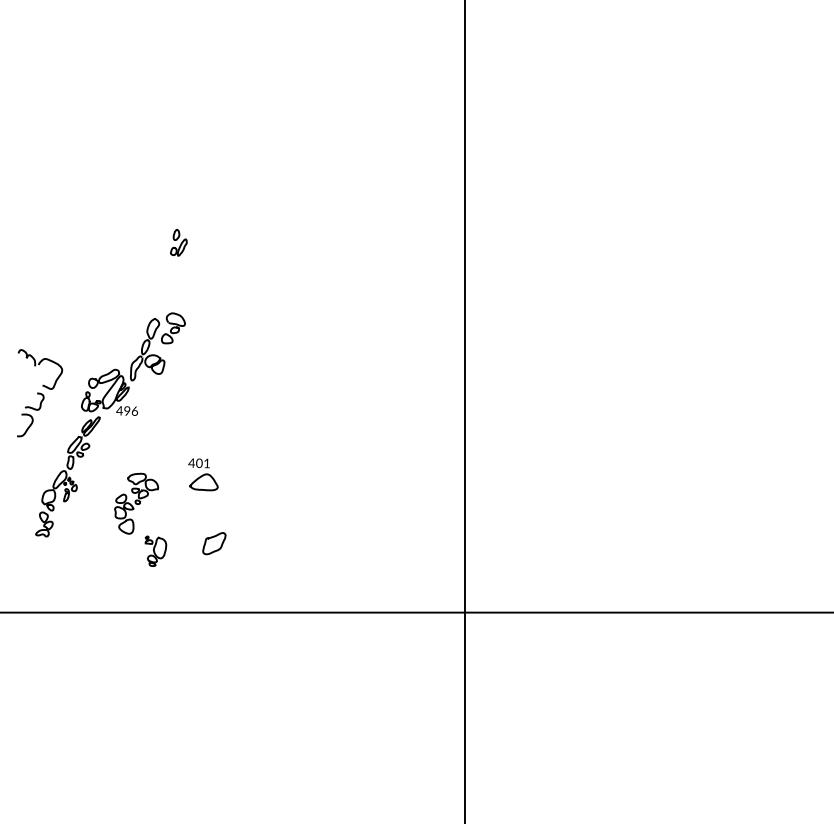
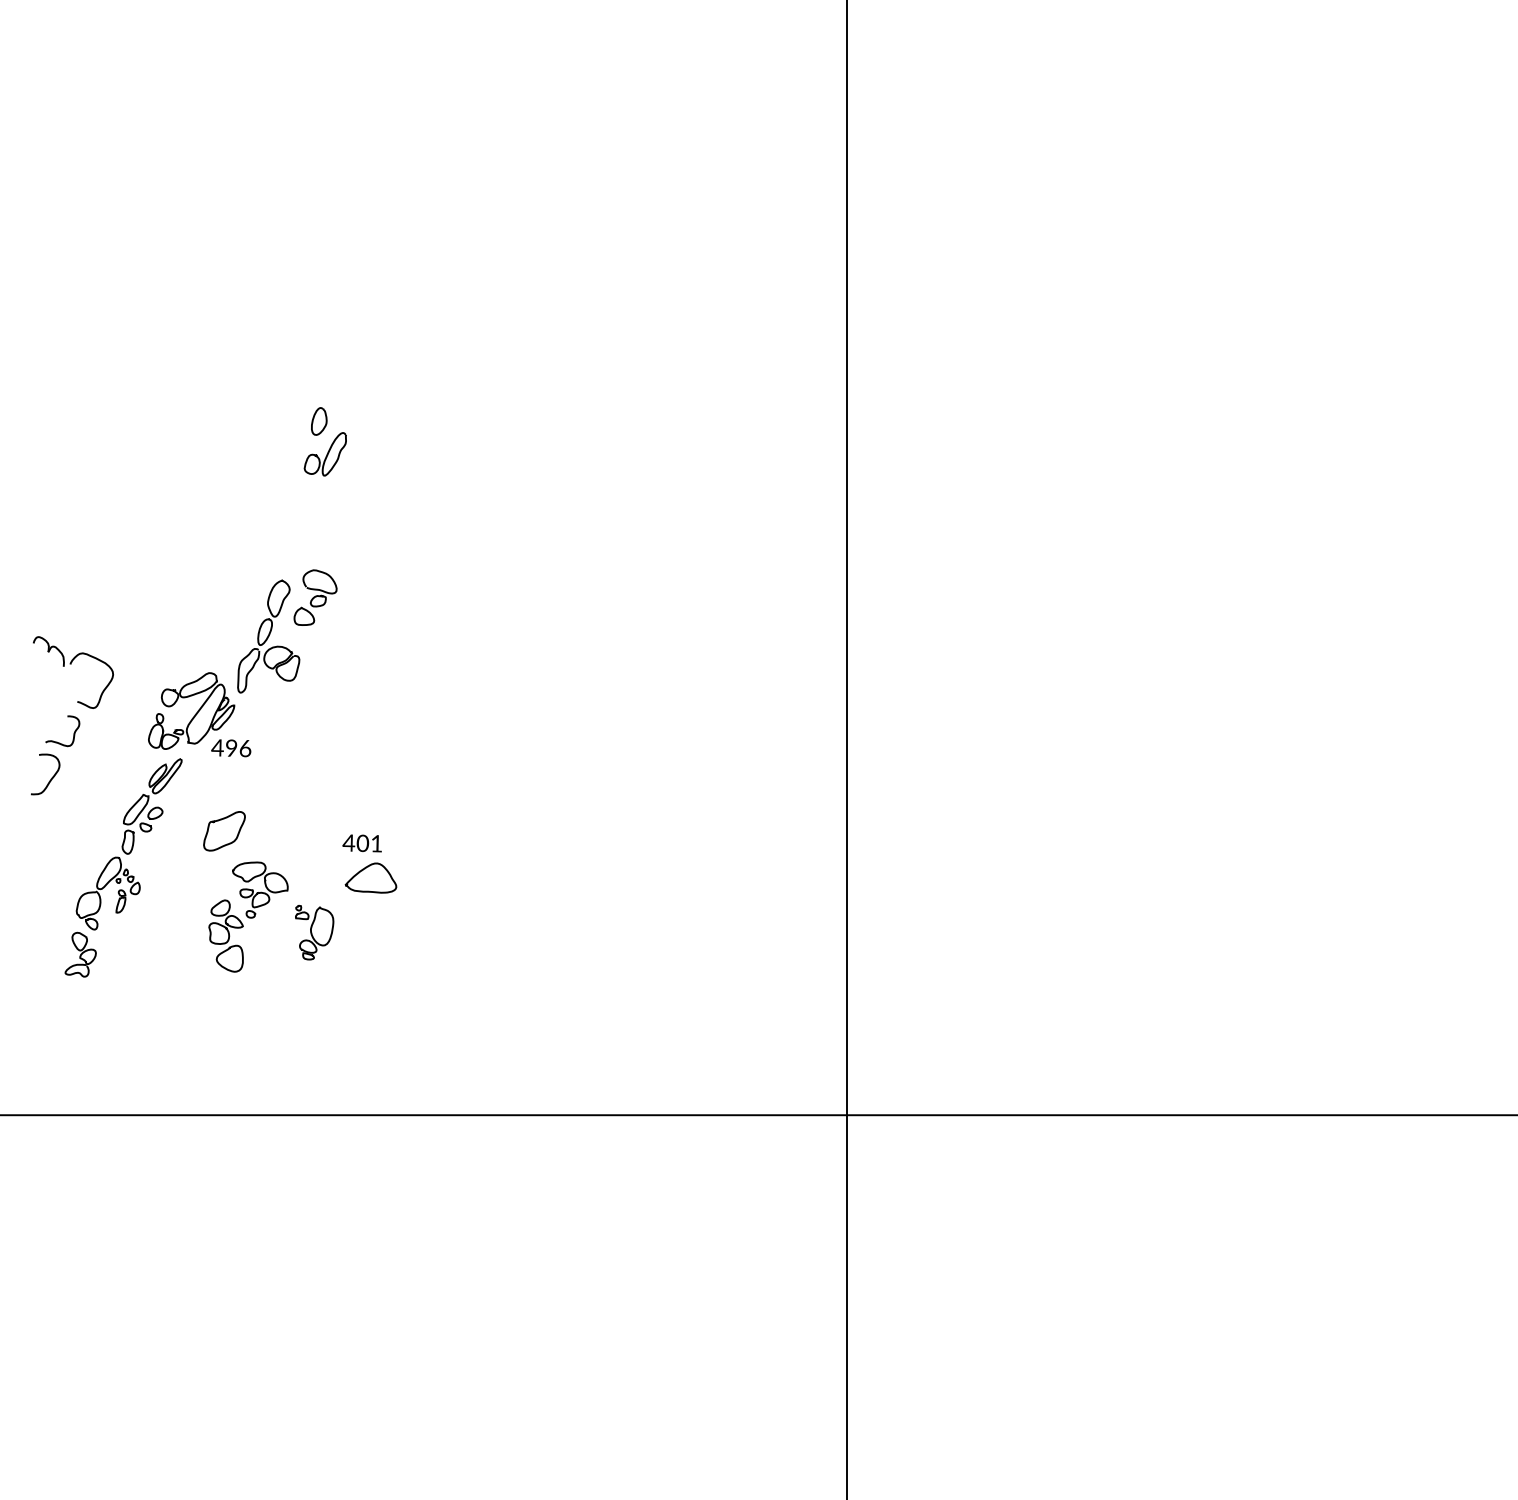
part: (178, 242) -> (324, 441), size x1.43
curve: (212, 538) -> (221, 821), moved
part: (155, 550) -> (313, 931), moved

